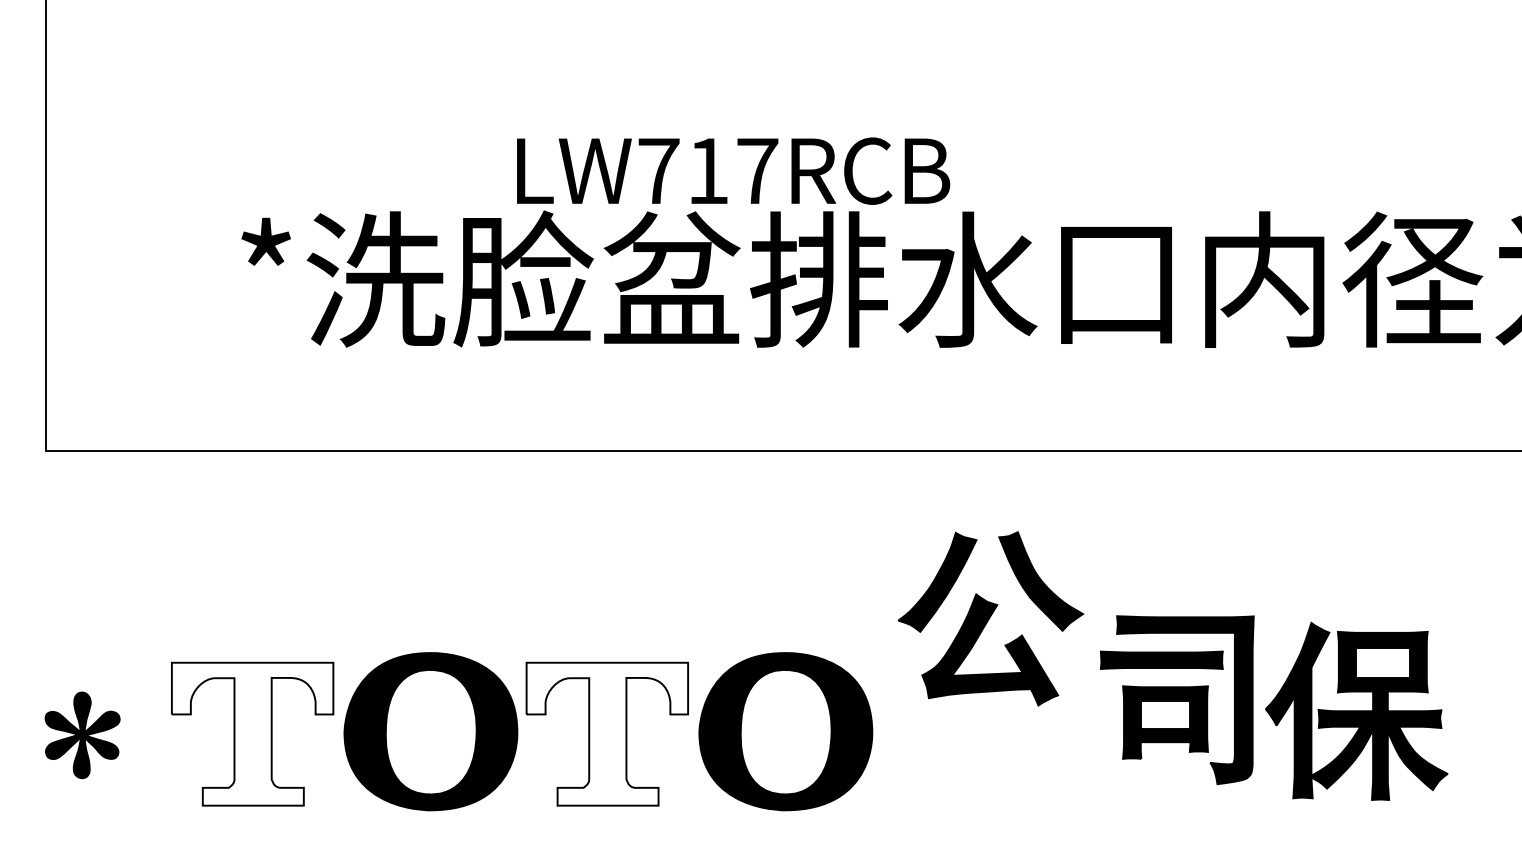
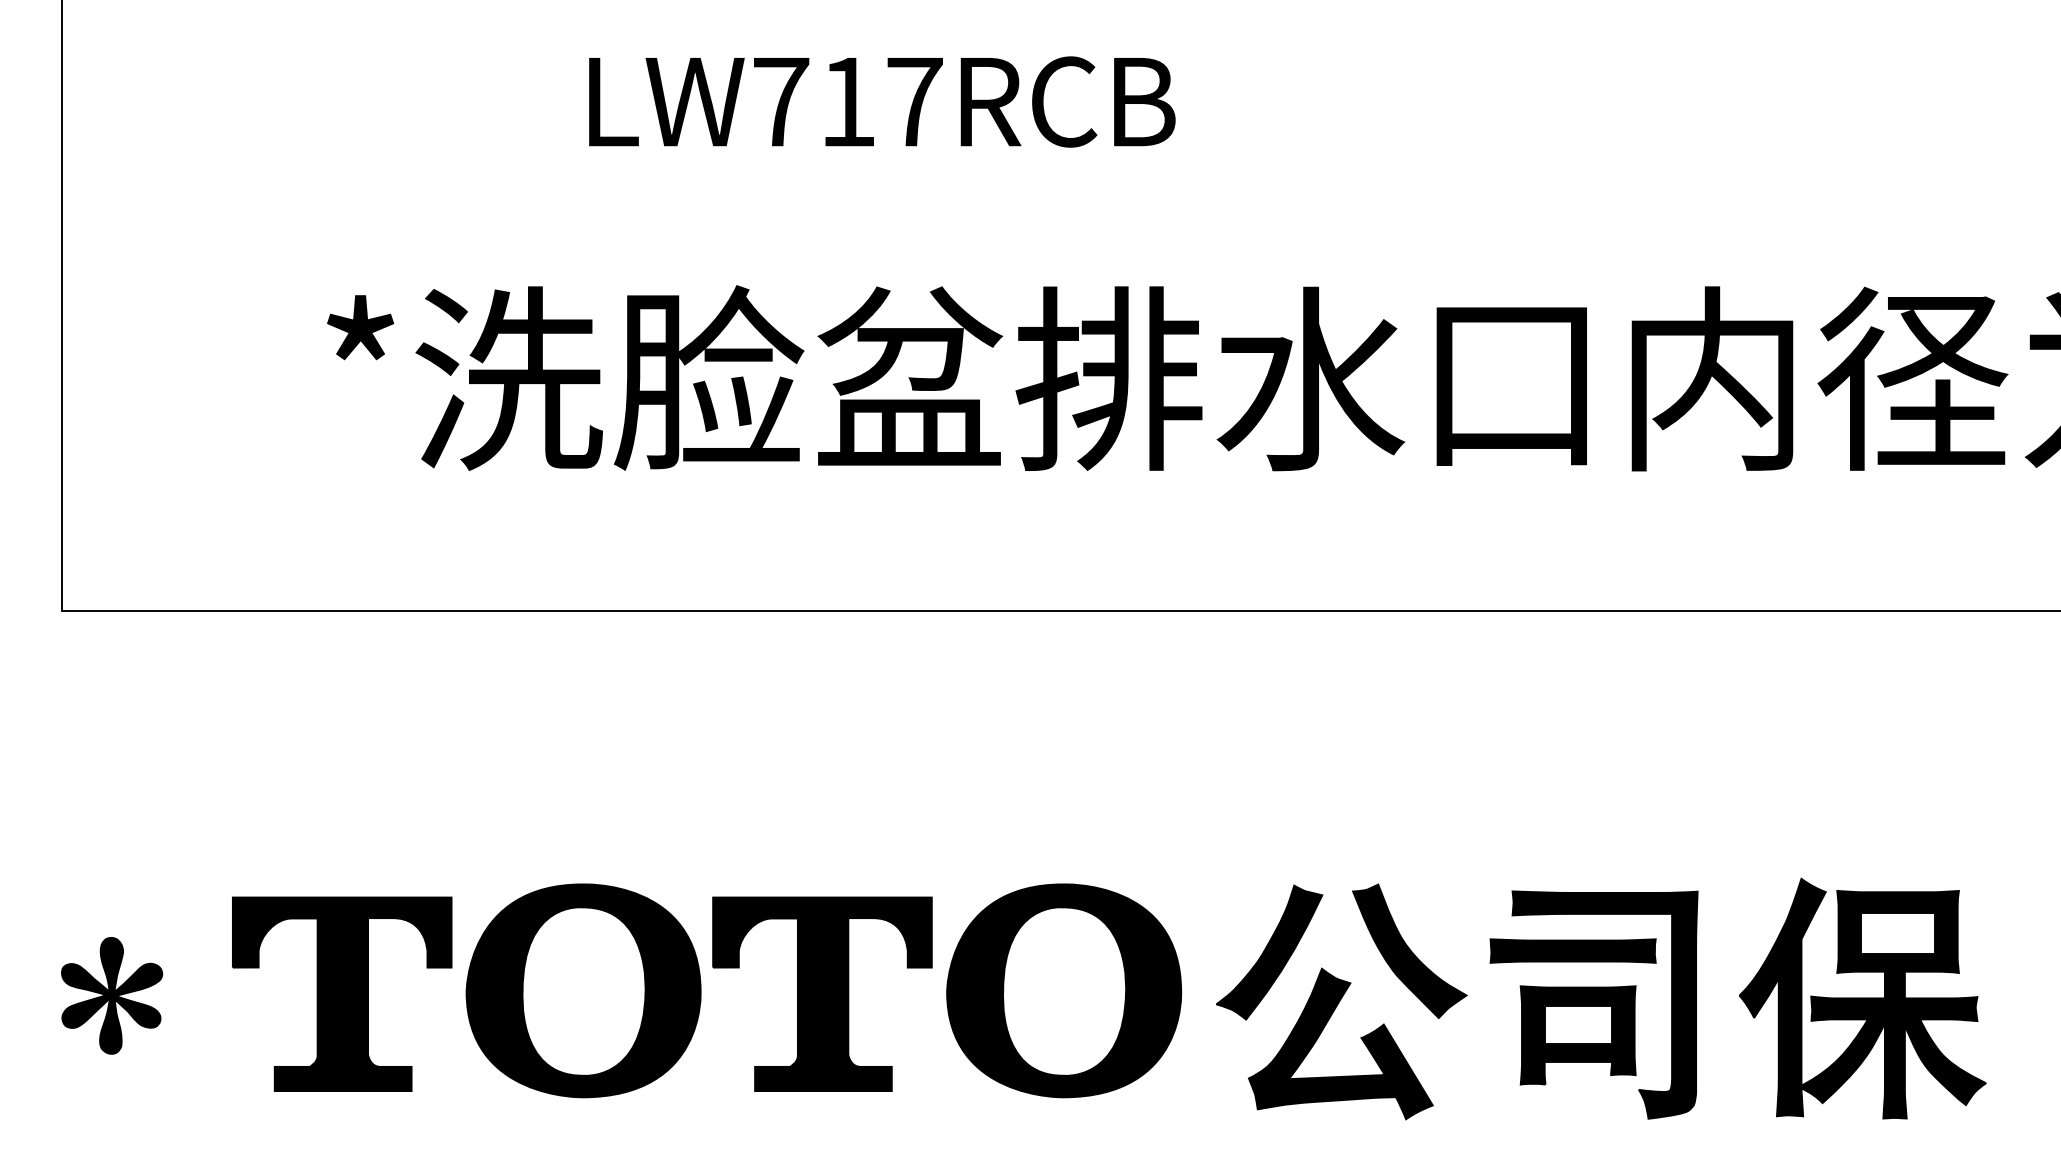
text: (733, 170) -> (882, 101), moved
part: (991, 618) -> (1342, 1001), moved
part: (1176, 699) -> (1593, 1004), moved
part: (1356, 710) -> (1862, 997), moved
fill: (252, 733) -> (342, 993), added
fill: (607, 733) -> (822, 993), added

